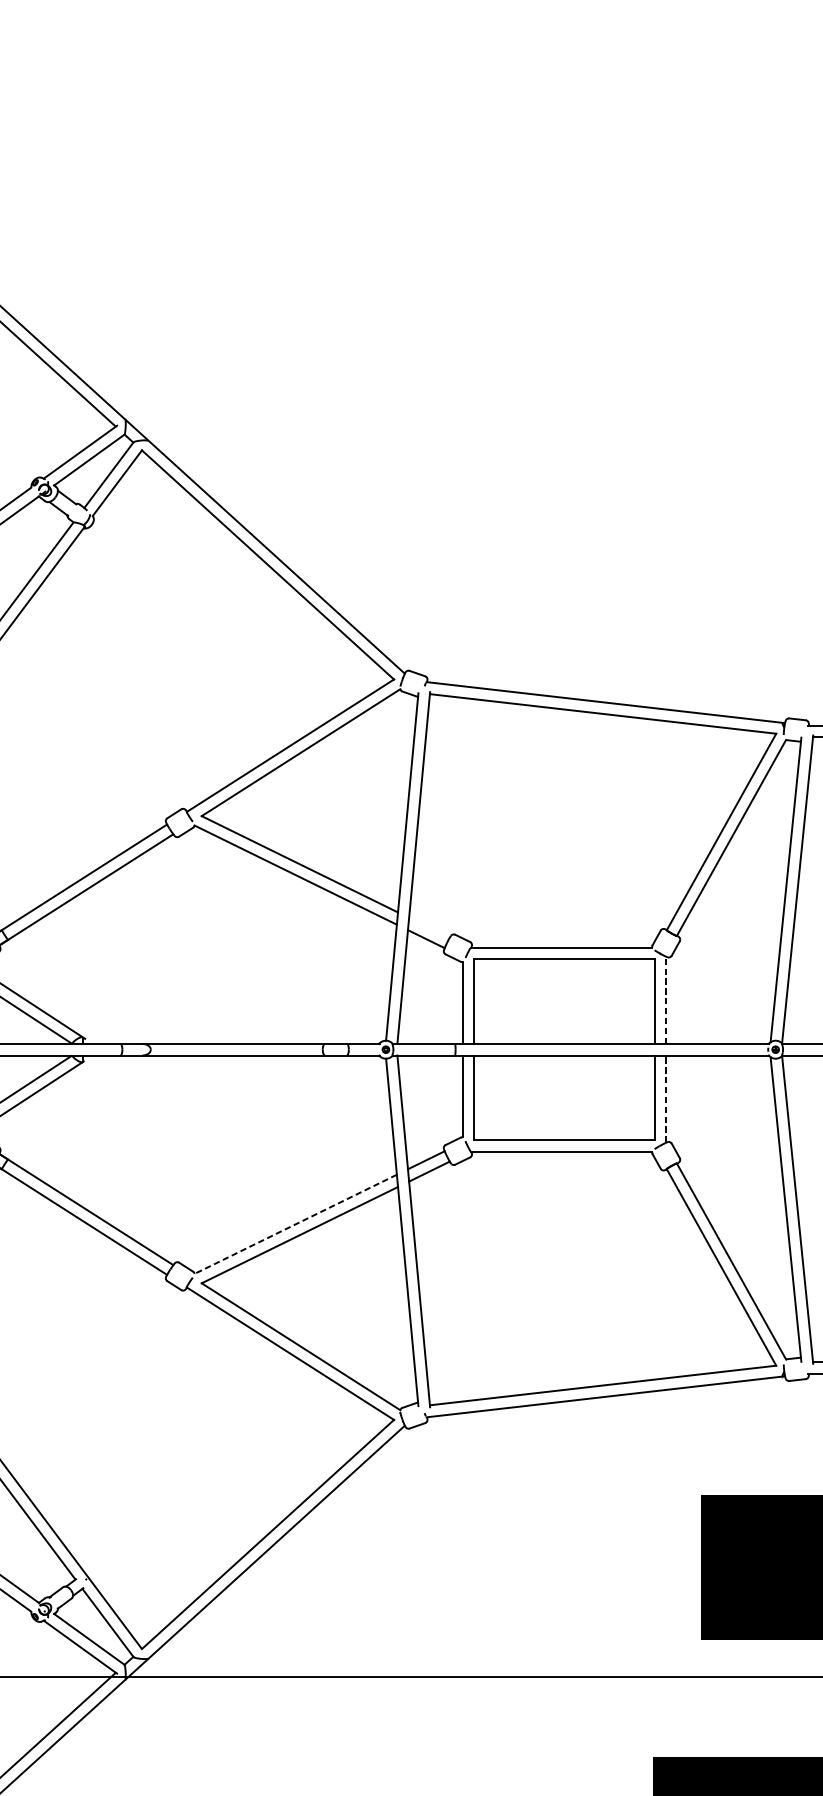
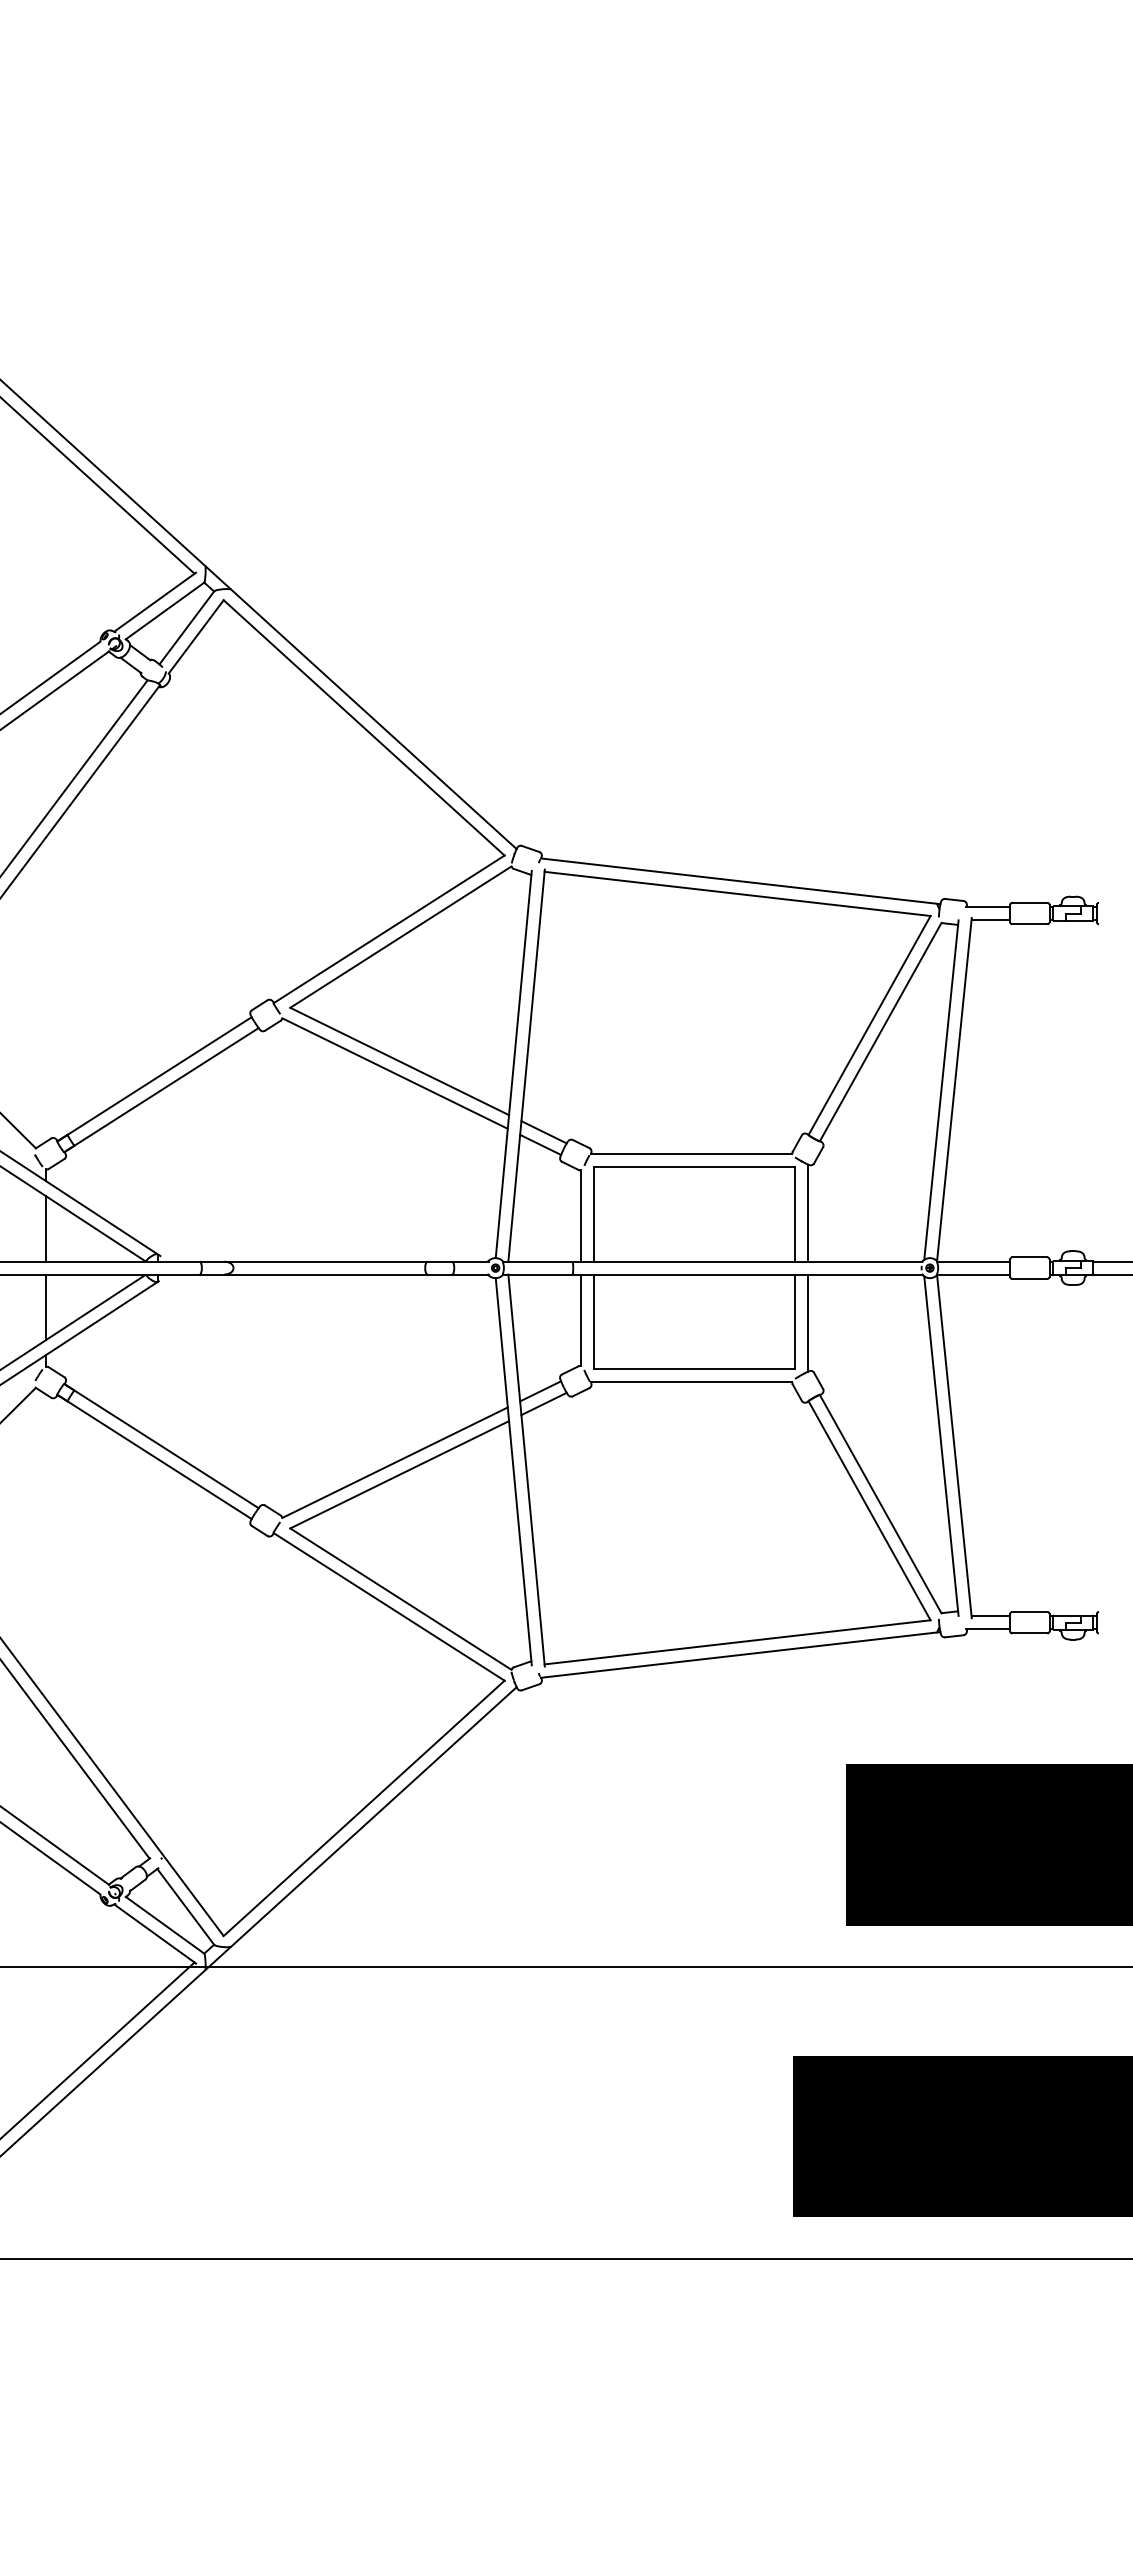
line: (428, 928) -> (543, 1132), added
line: (666, 1000) -> (808, 1213), dashed -> solid
line: (666, 1099) -> (808, 1323), dashed -> solid
line: (296, 1224) -> (395, 1462), dashed -> solid

